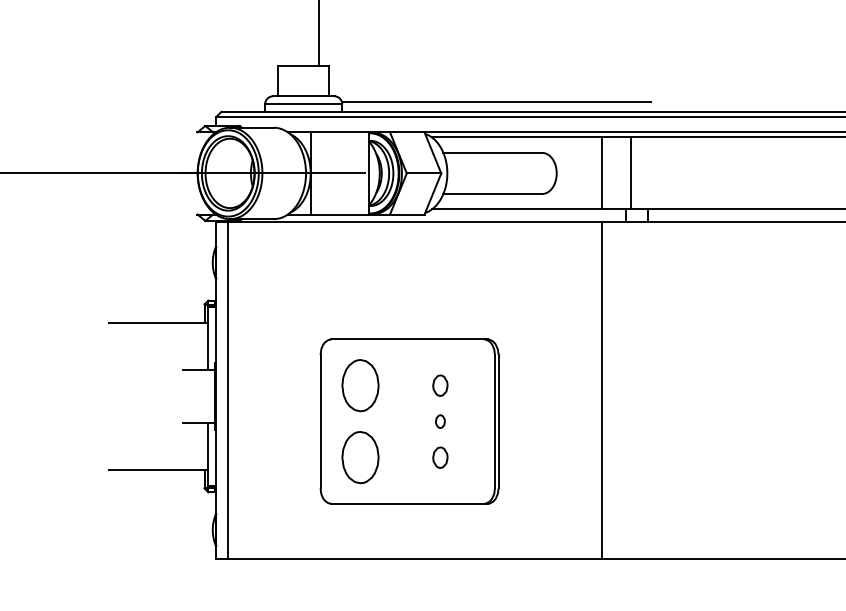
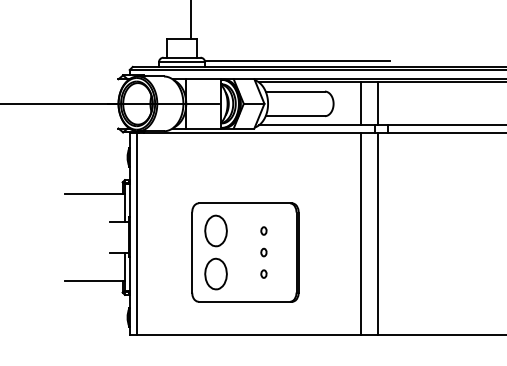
part: (439, 384) -> (263, 230), size x0.62
line: (629, 389) -> (377, 233), added
part: (439, 456) -> (263, 273), size x0.62

